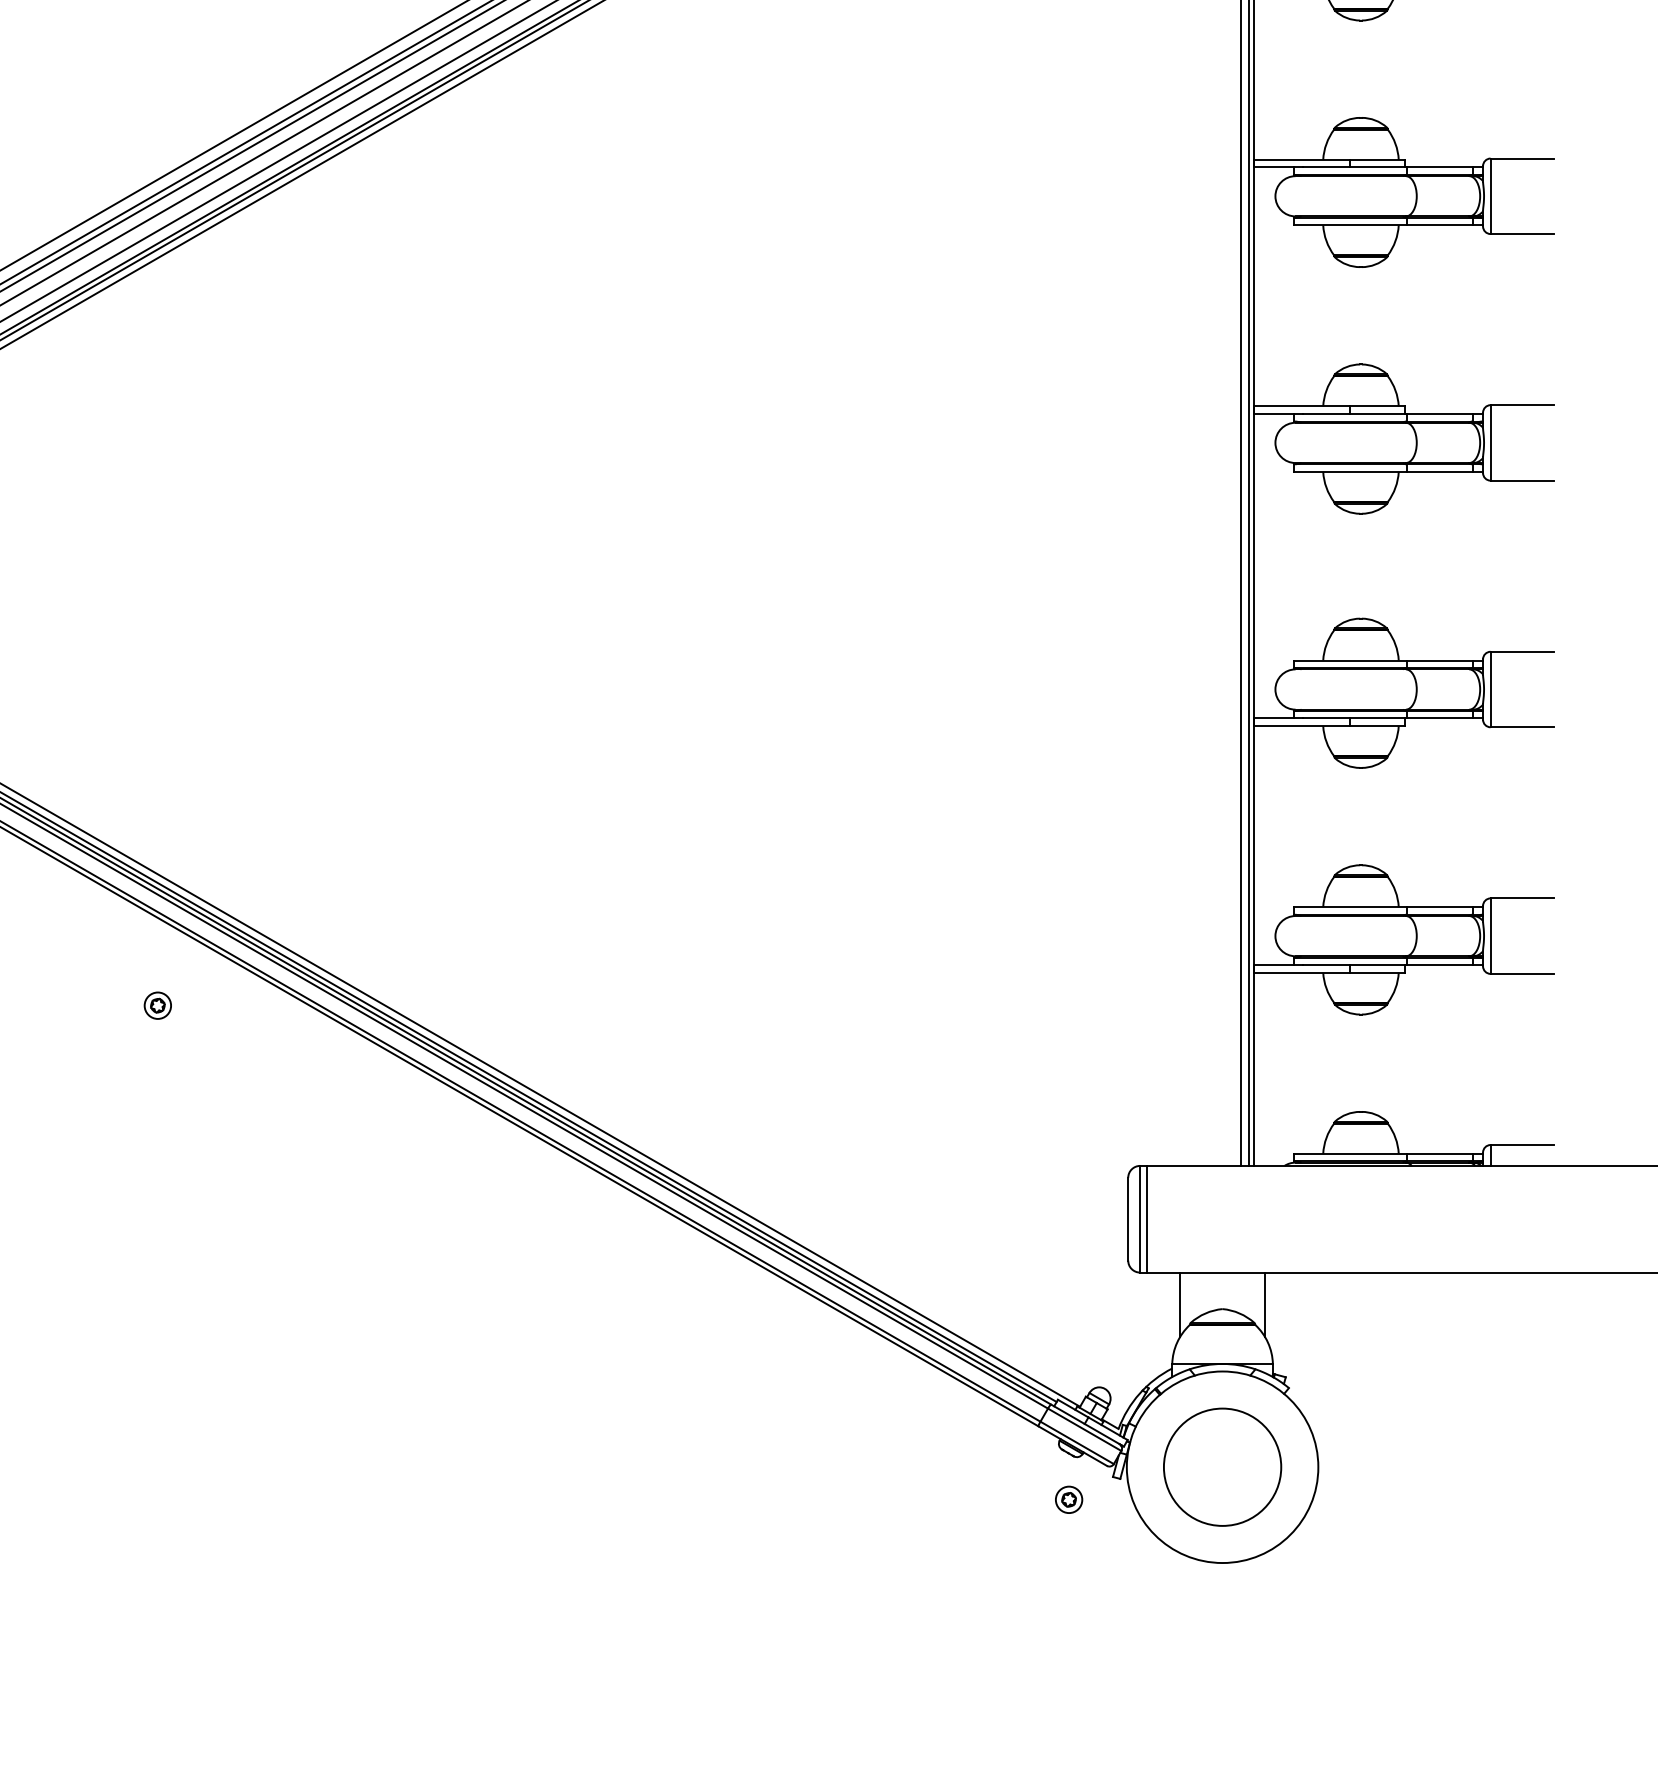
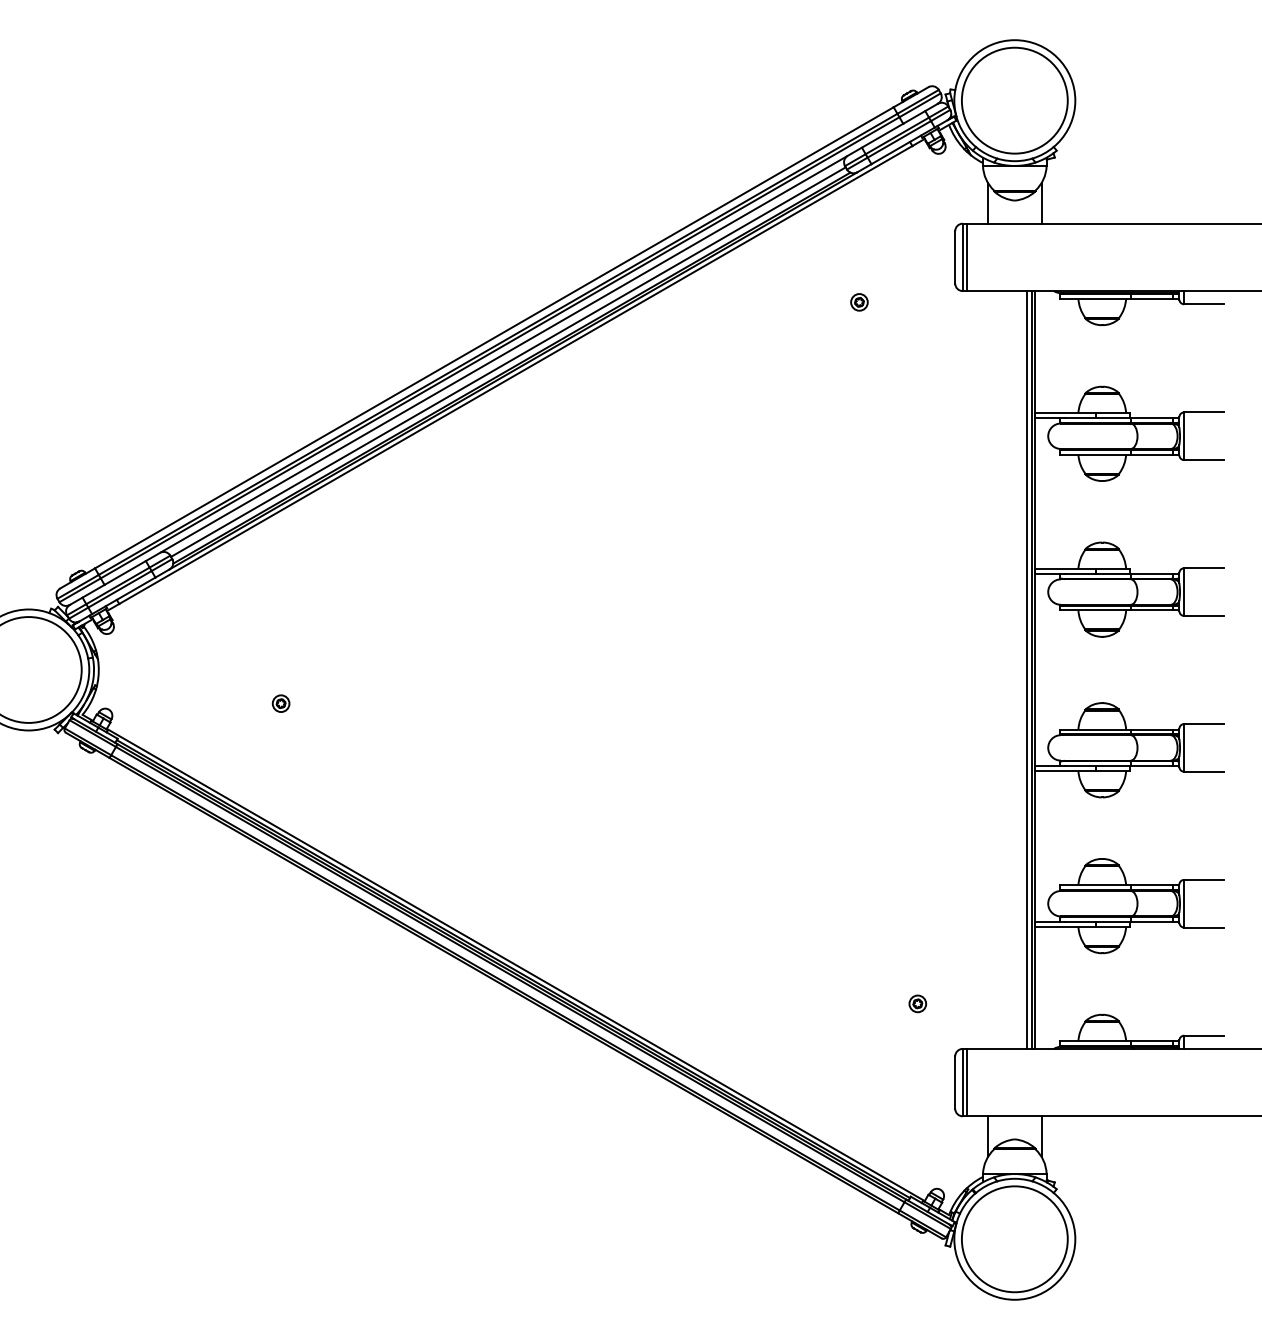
part: (156, 1005) -> (280, 703), moved
circle: (1222, 1467) -> (1014, 1239), size x1.43
part: (1068, 1499) -> (917, 1003), moved

